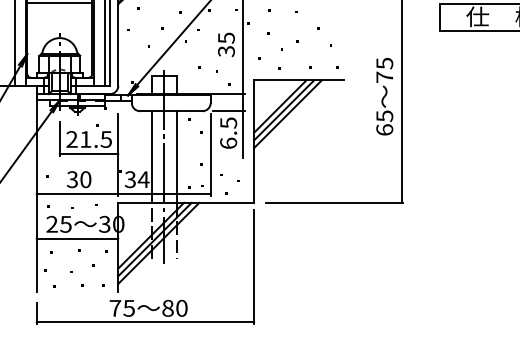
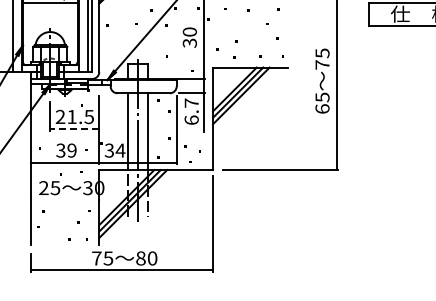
text: (225, 37) -> (189, 31), 35 -> 30
text: (228, 122) -> (191, 102), 6.5 -> 6.7
line: (88, 154) -> (74, 129), solid -> dashed
text: (85, 179) -> (71, 150), 30 -> 39
line: (76, 237) -> (64, 199), removed

